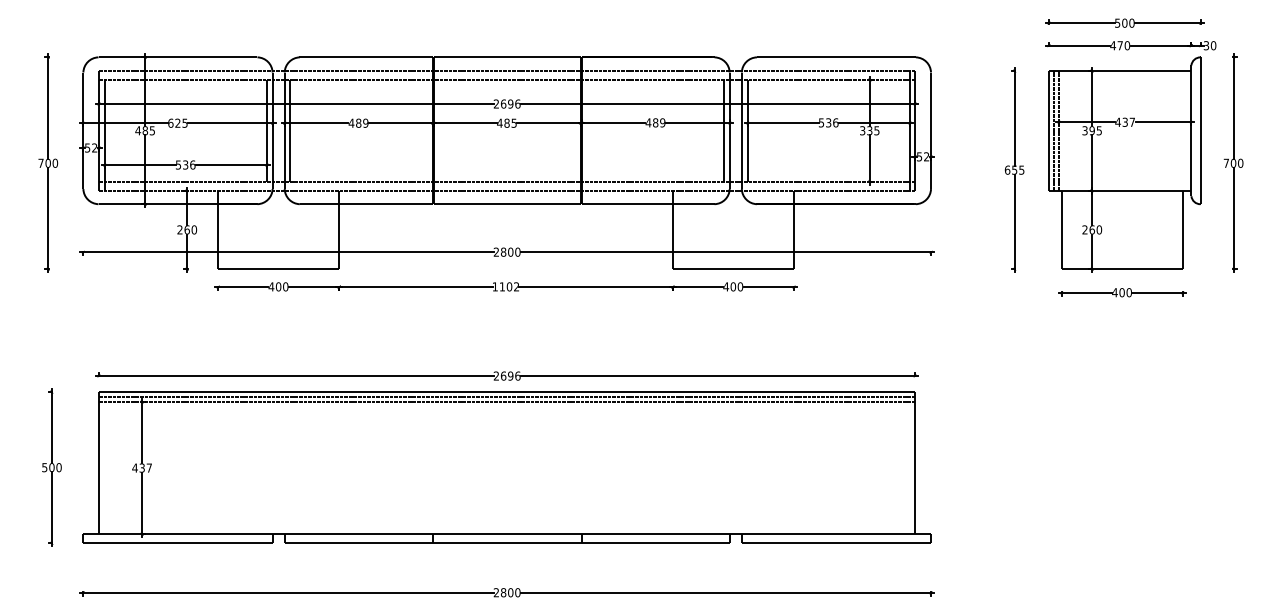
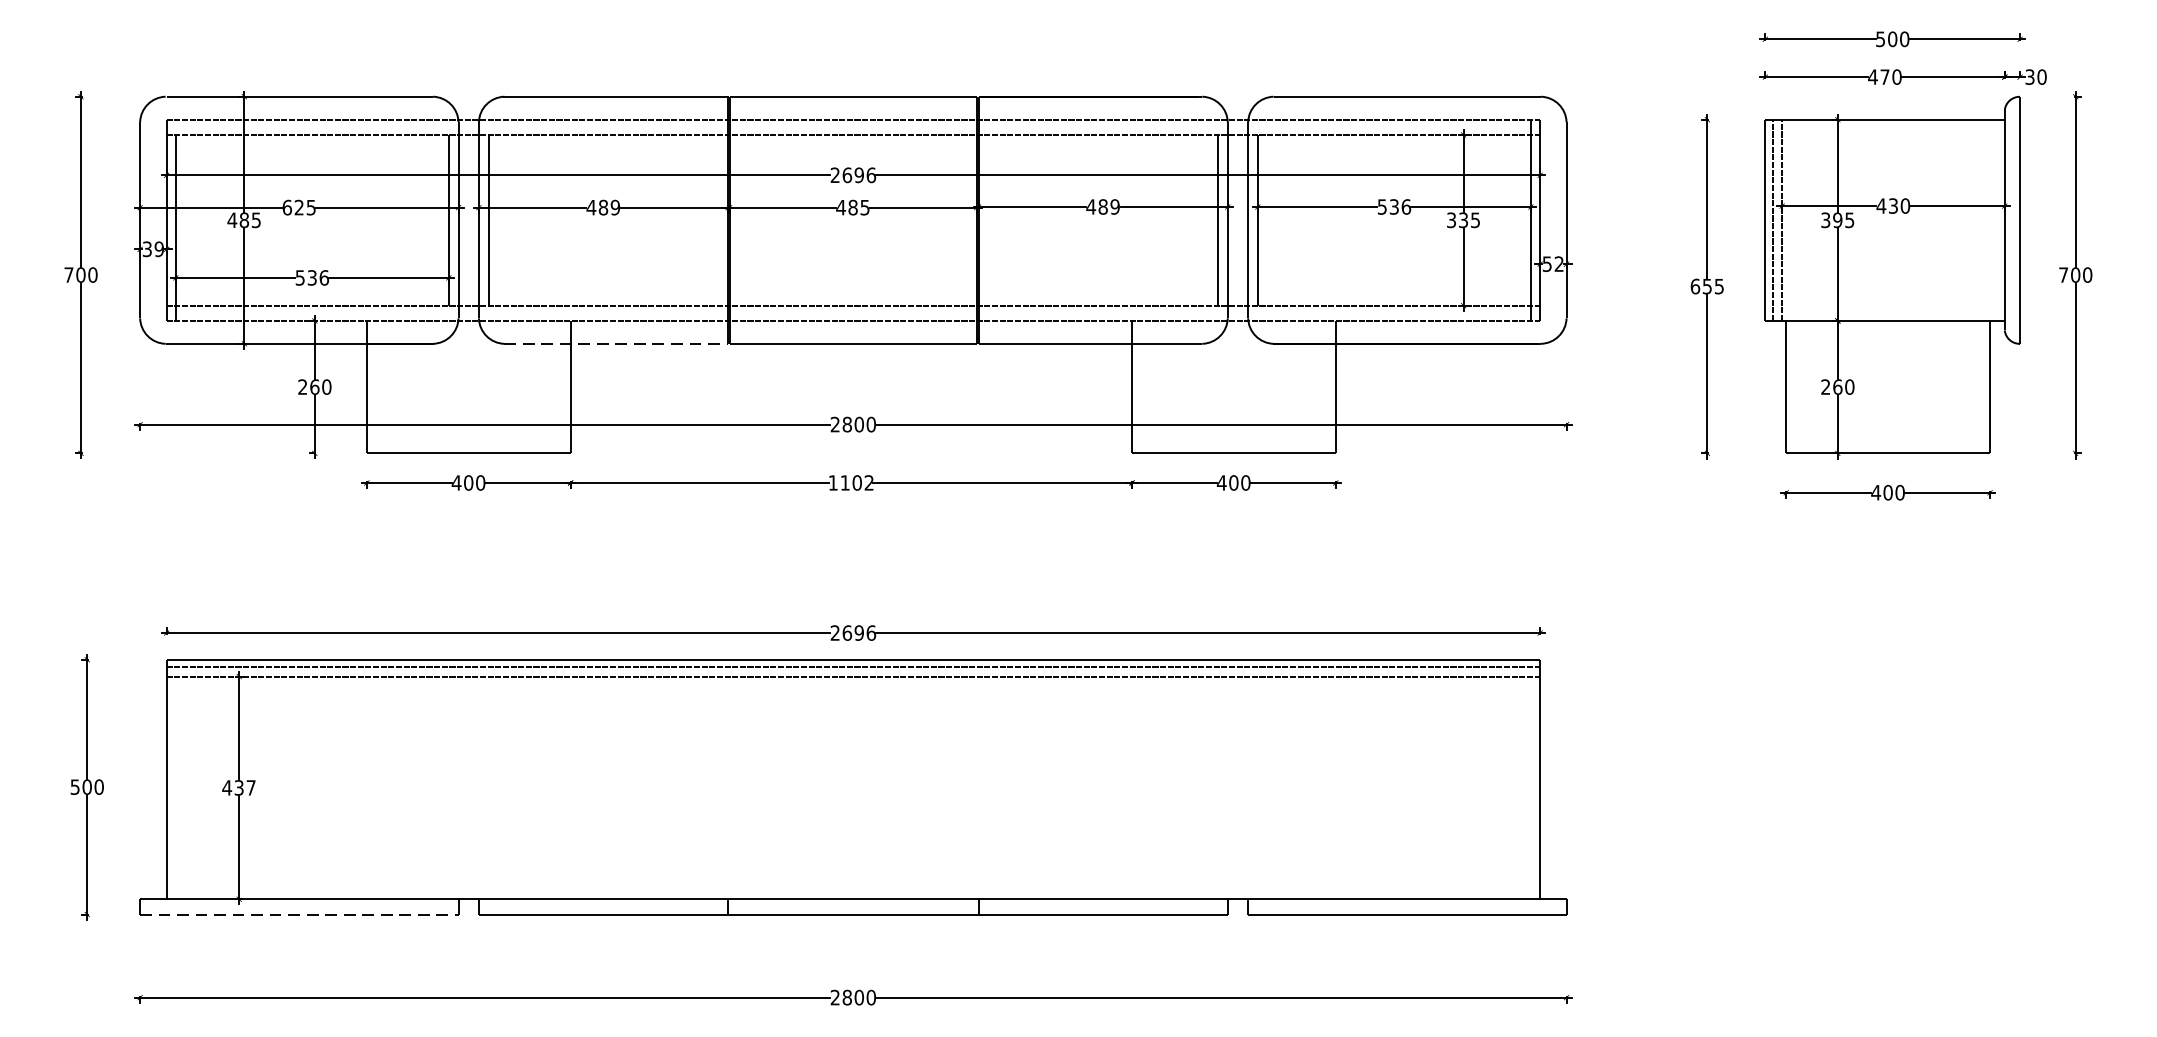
text: (1132, 121) -> (1905, 204), 437 -> 430
text: (91, 147) -> (153, 248), 52 -> 39
line: (366, 204) -> (616, 344), solid -> dashed
line: (177, 543) -> (298, 914), solid -> dashed

